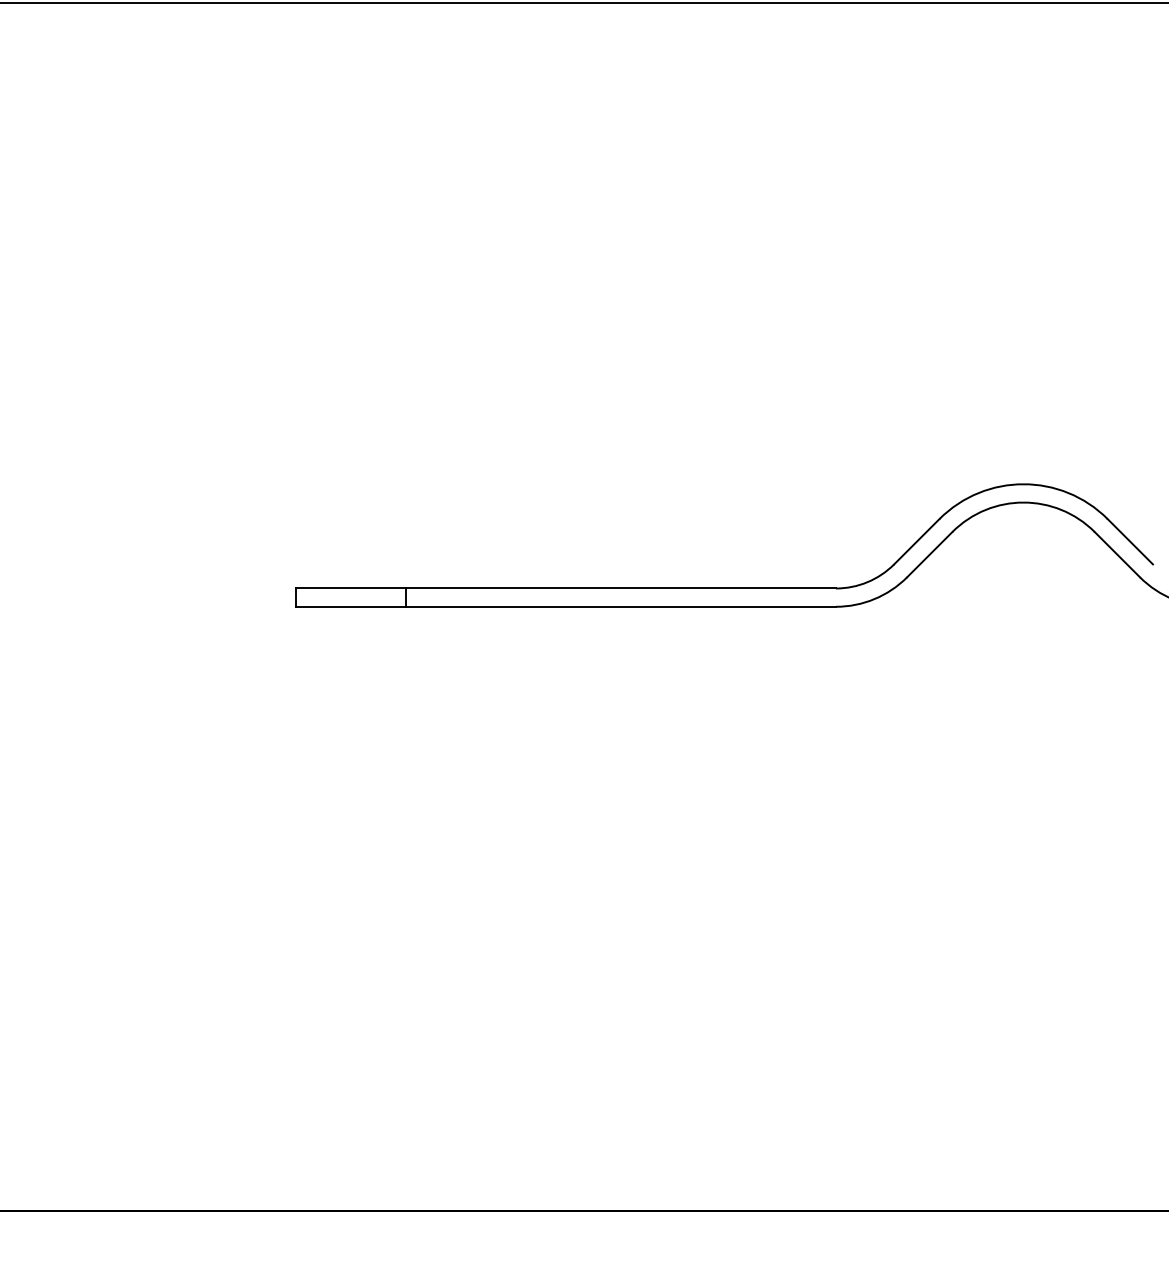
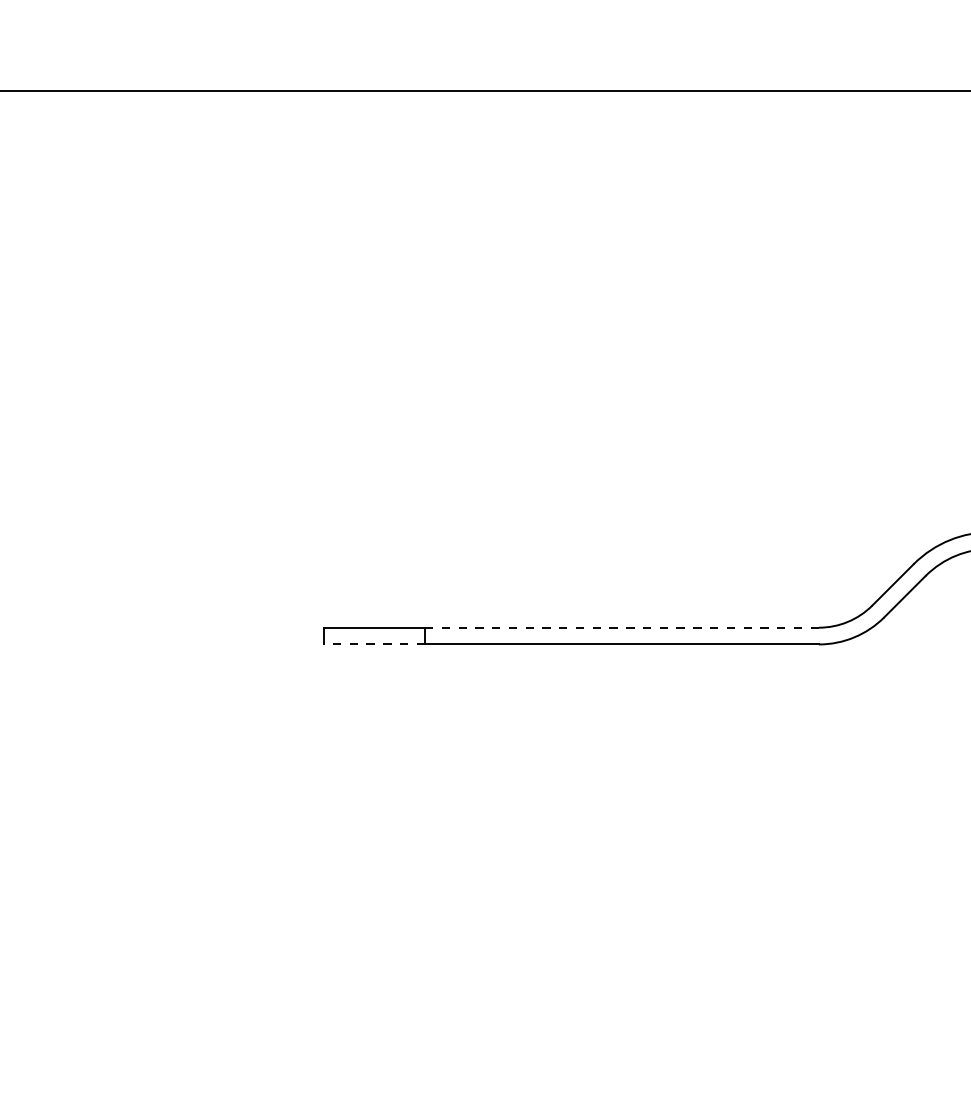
line: (621, 588) -> (622, 627), solid -> dashed
line: (350, 606) -> (374, 644), solid -> dashed

